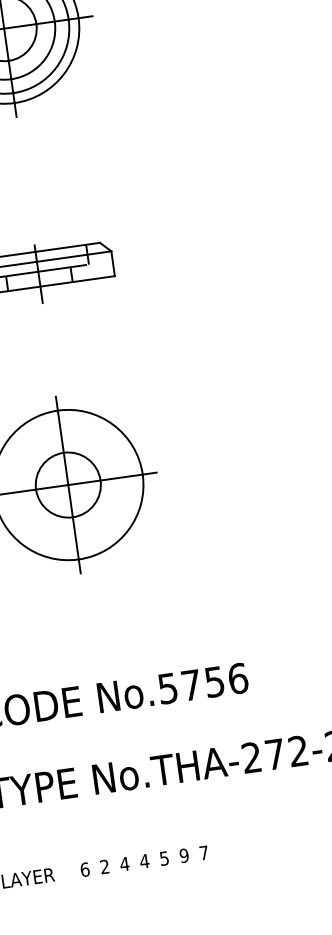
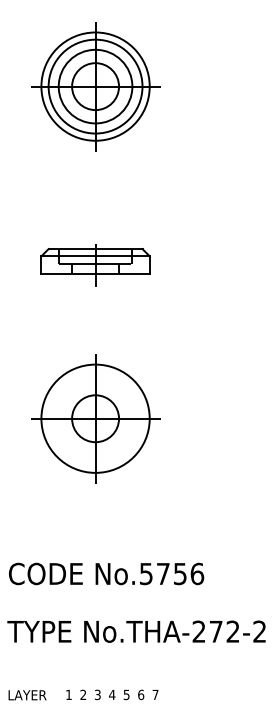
text: (184, 855) -> (141, 694), 9 -> 6
text: (124, 863) -> (97, 694), 4 -> 3
text: (84, 869) -> (68, 694), 6 -> 1

